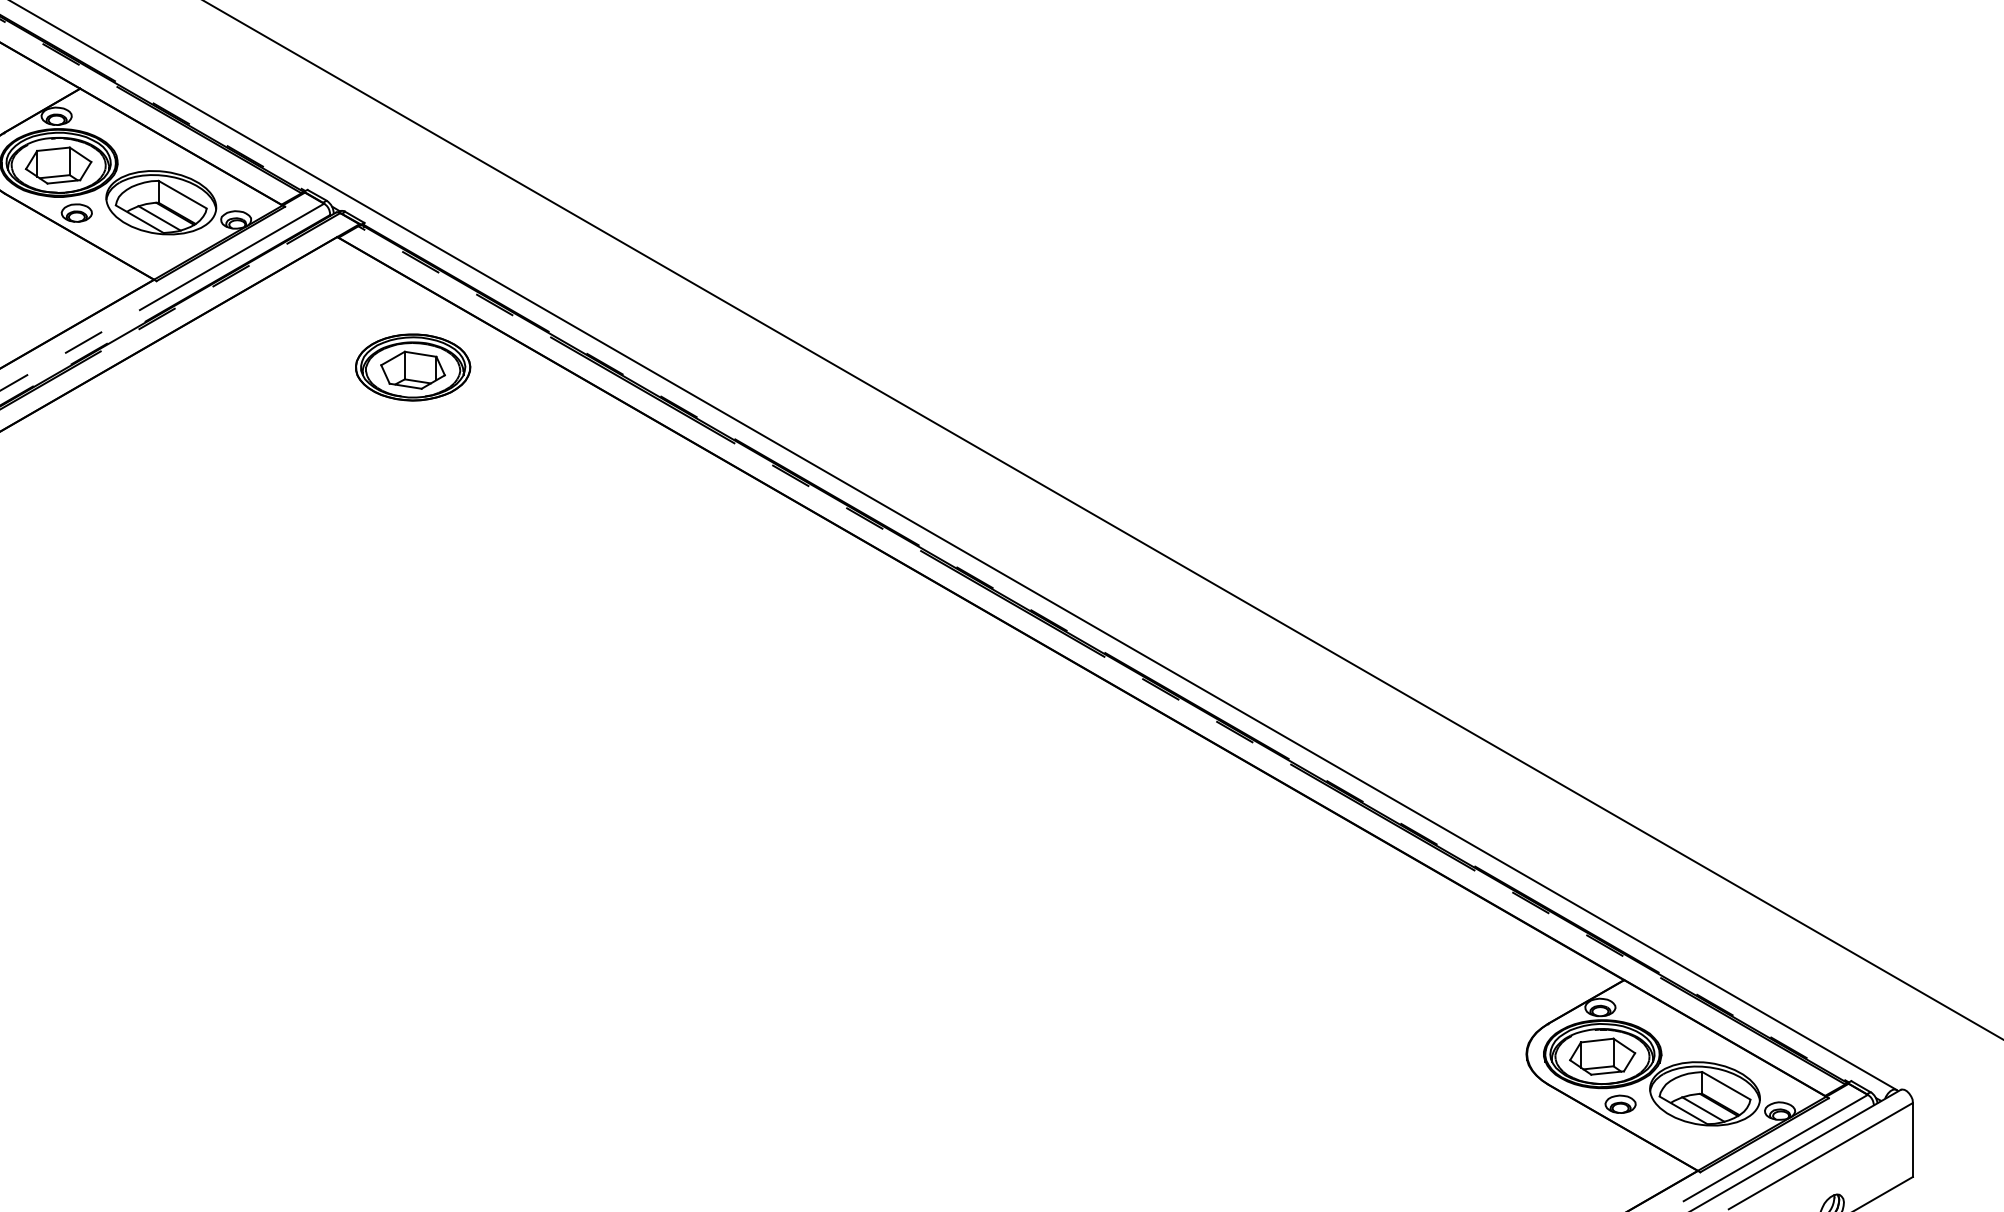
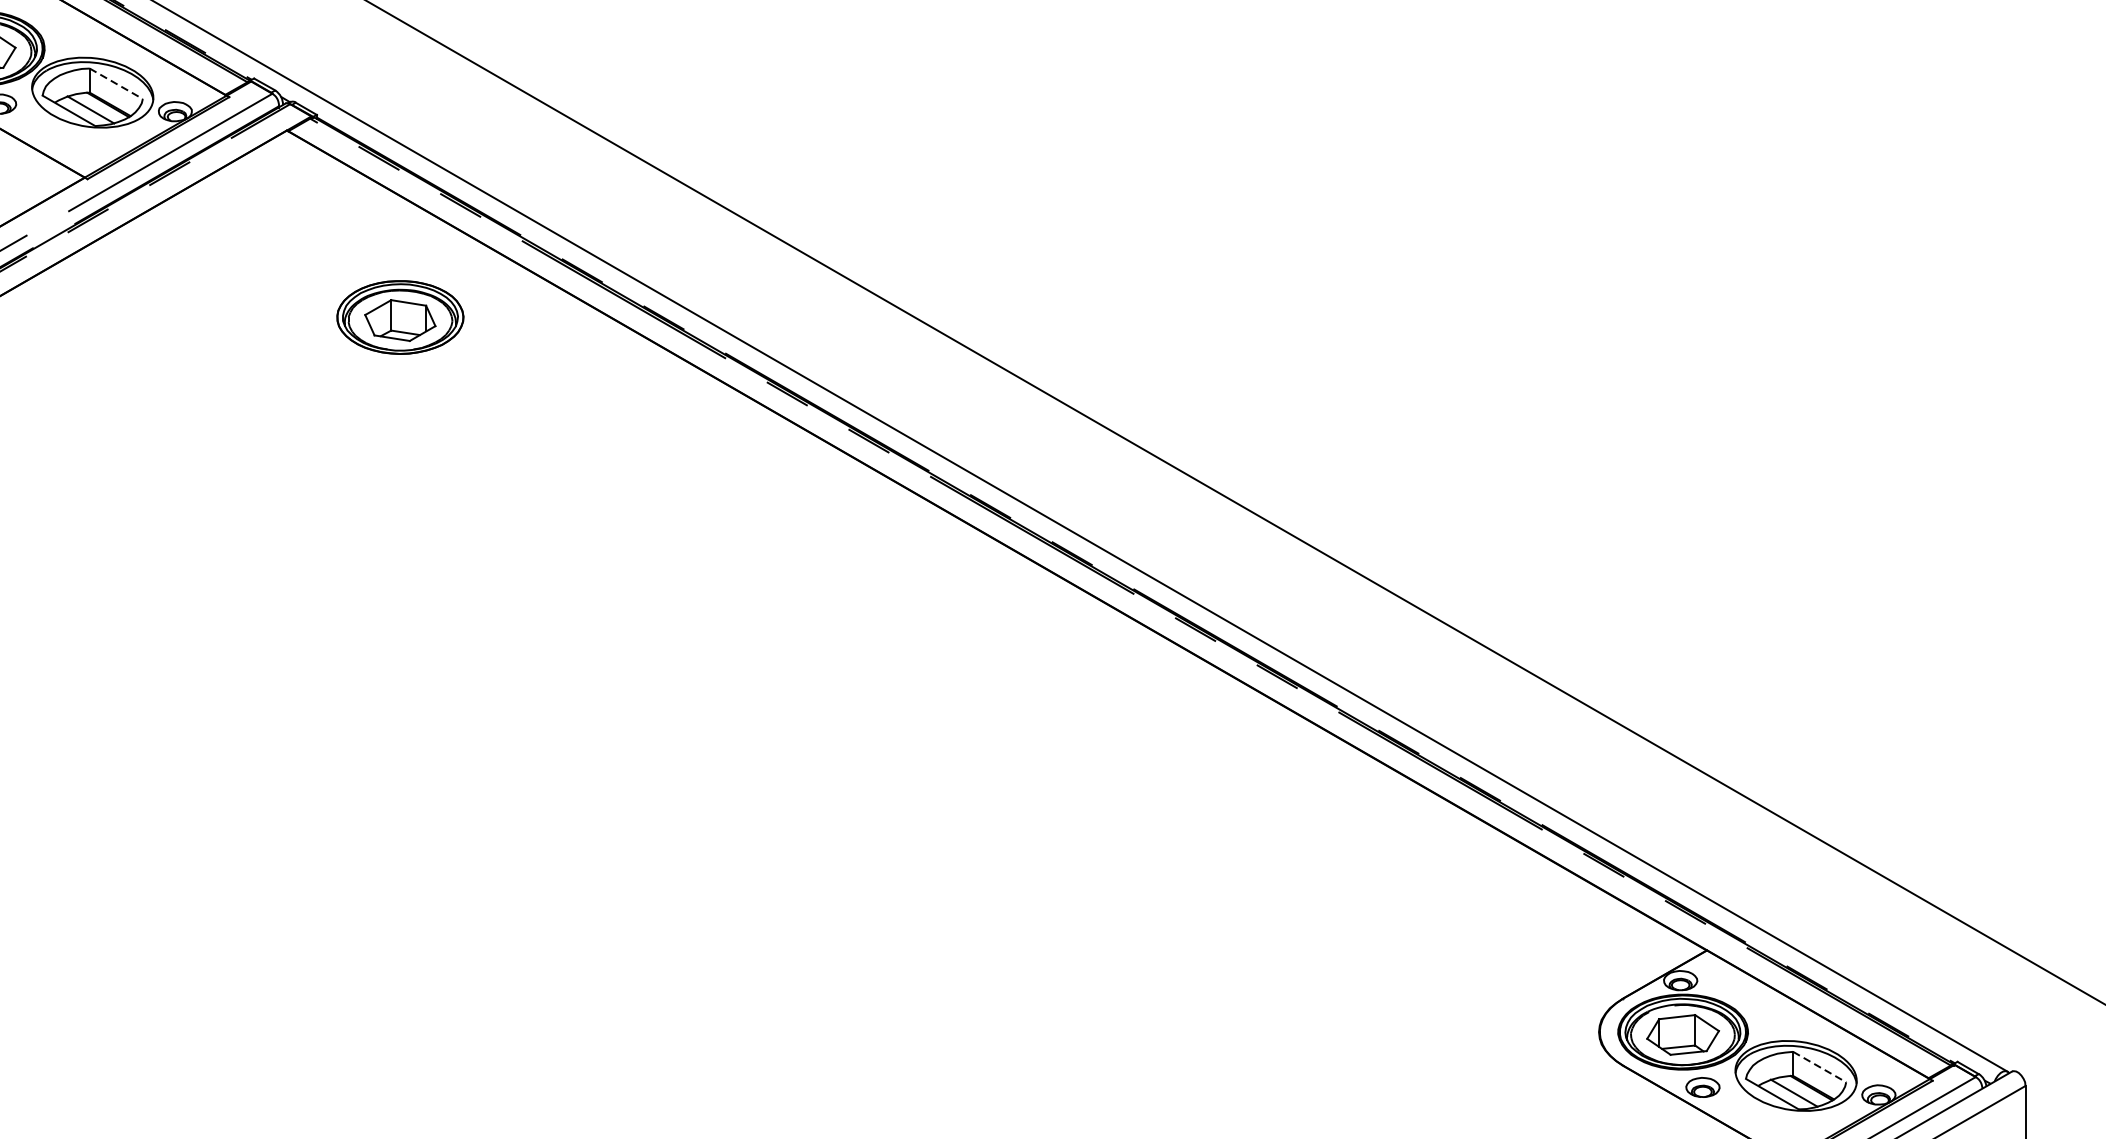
line: (182, 194) -> (116, 83), solid -> dashed
part: (413, 367) -> (400, 317), moved
line: (1726, 1085) -> (1819, 1066), solid -> dashed

